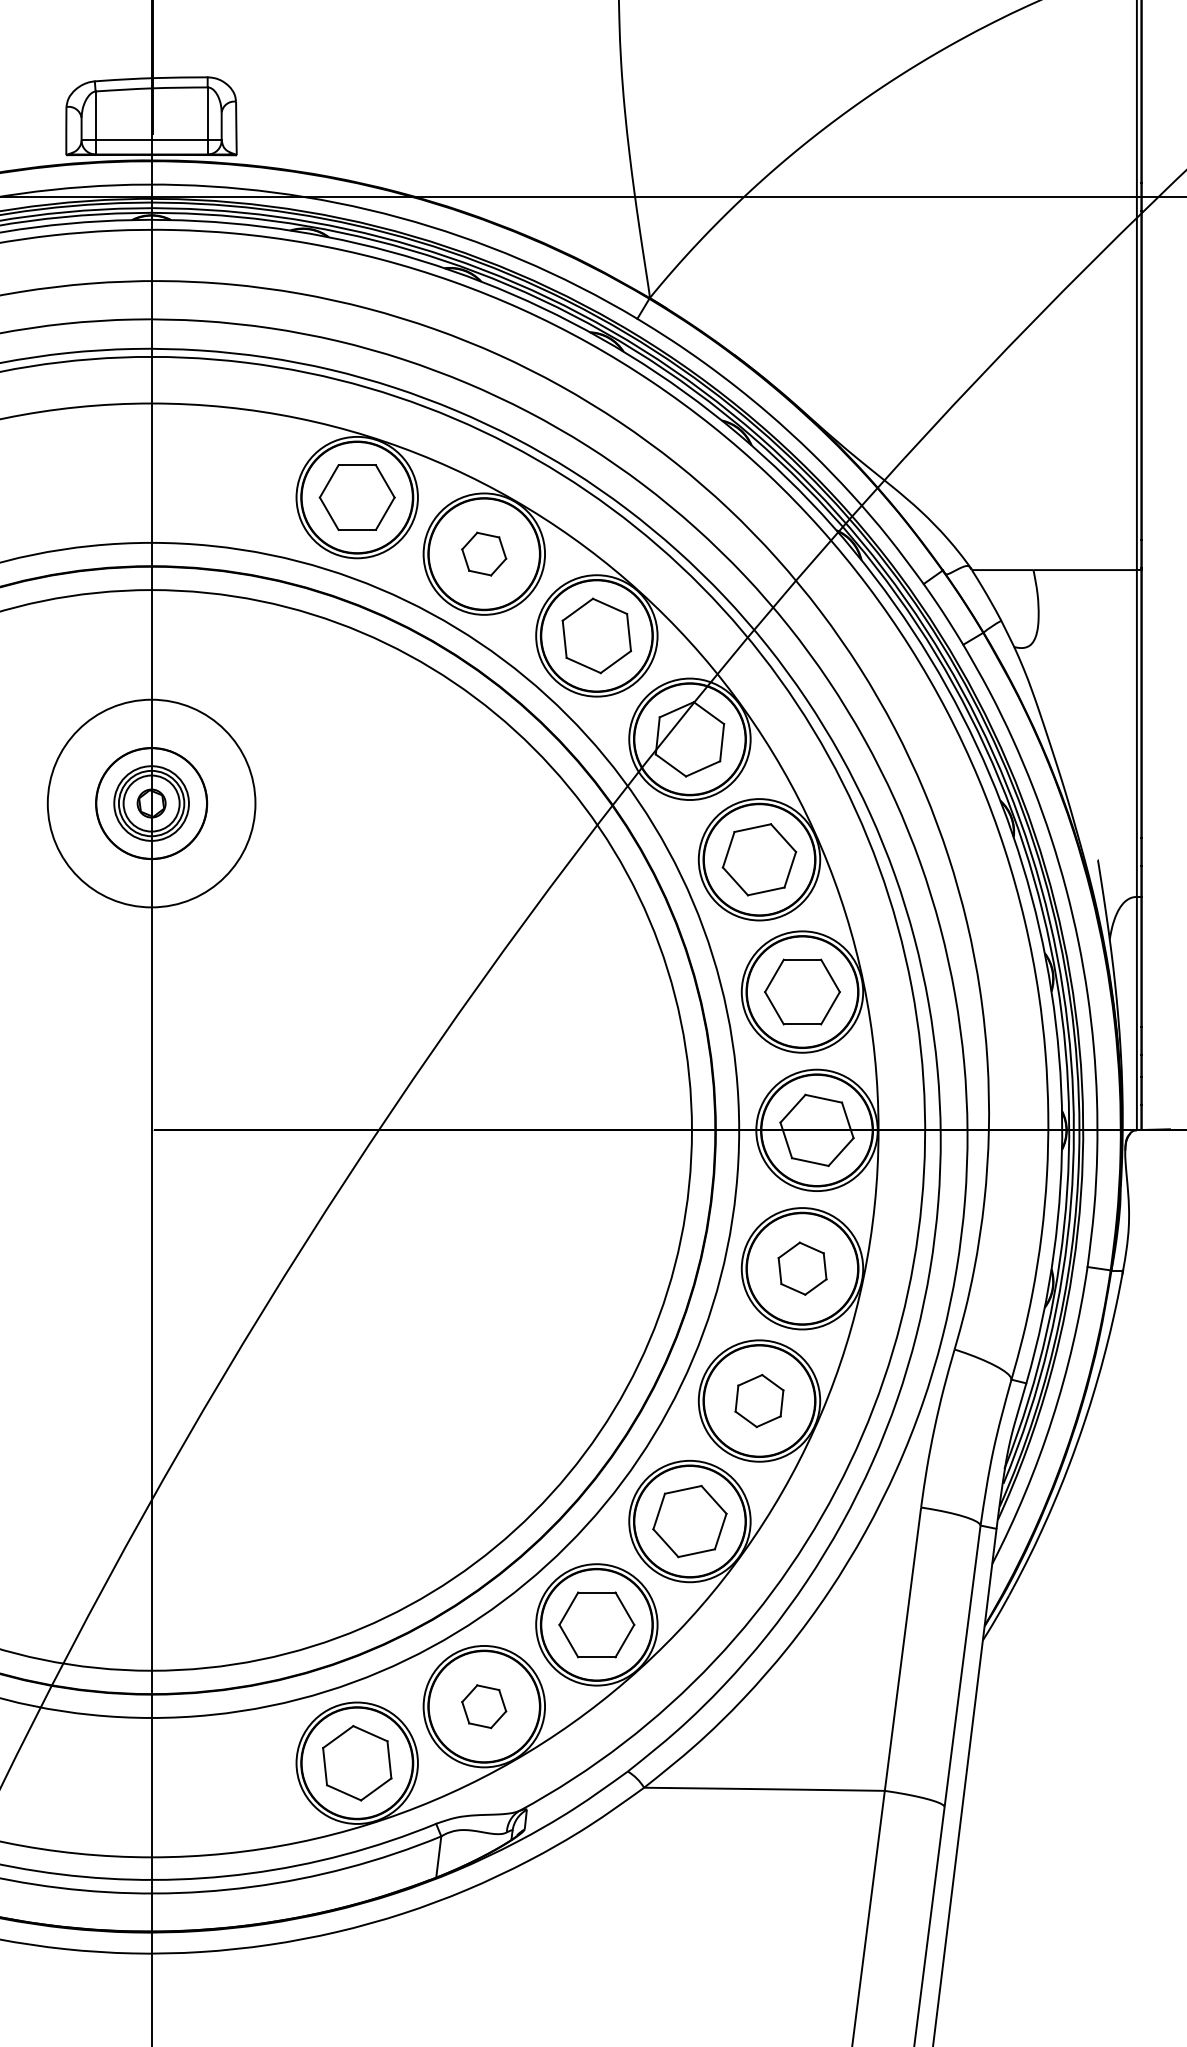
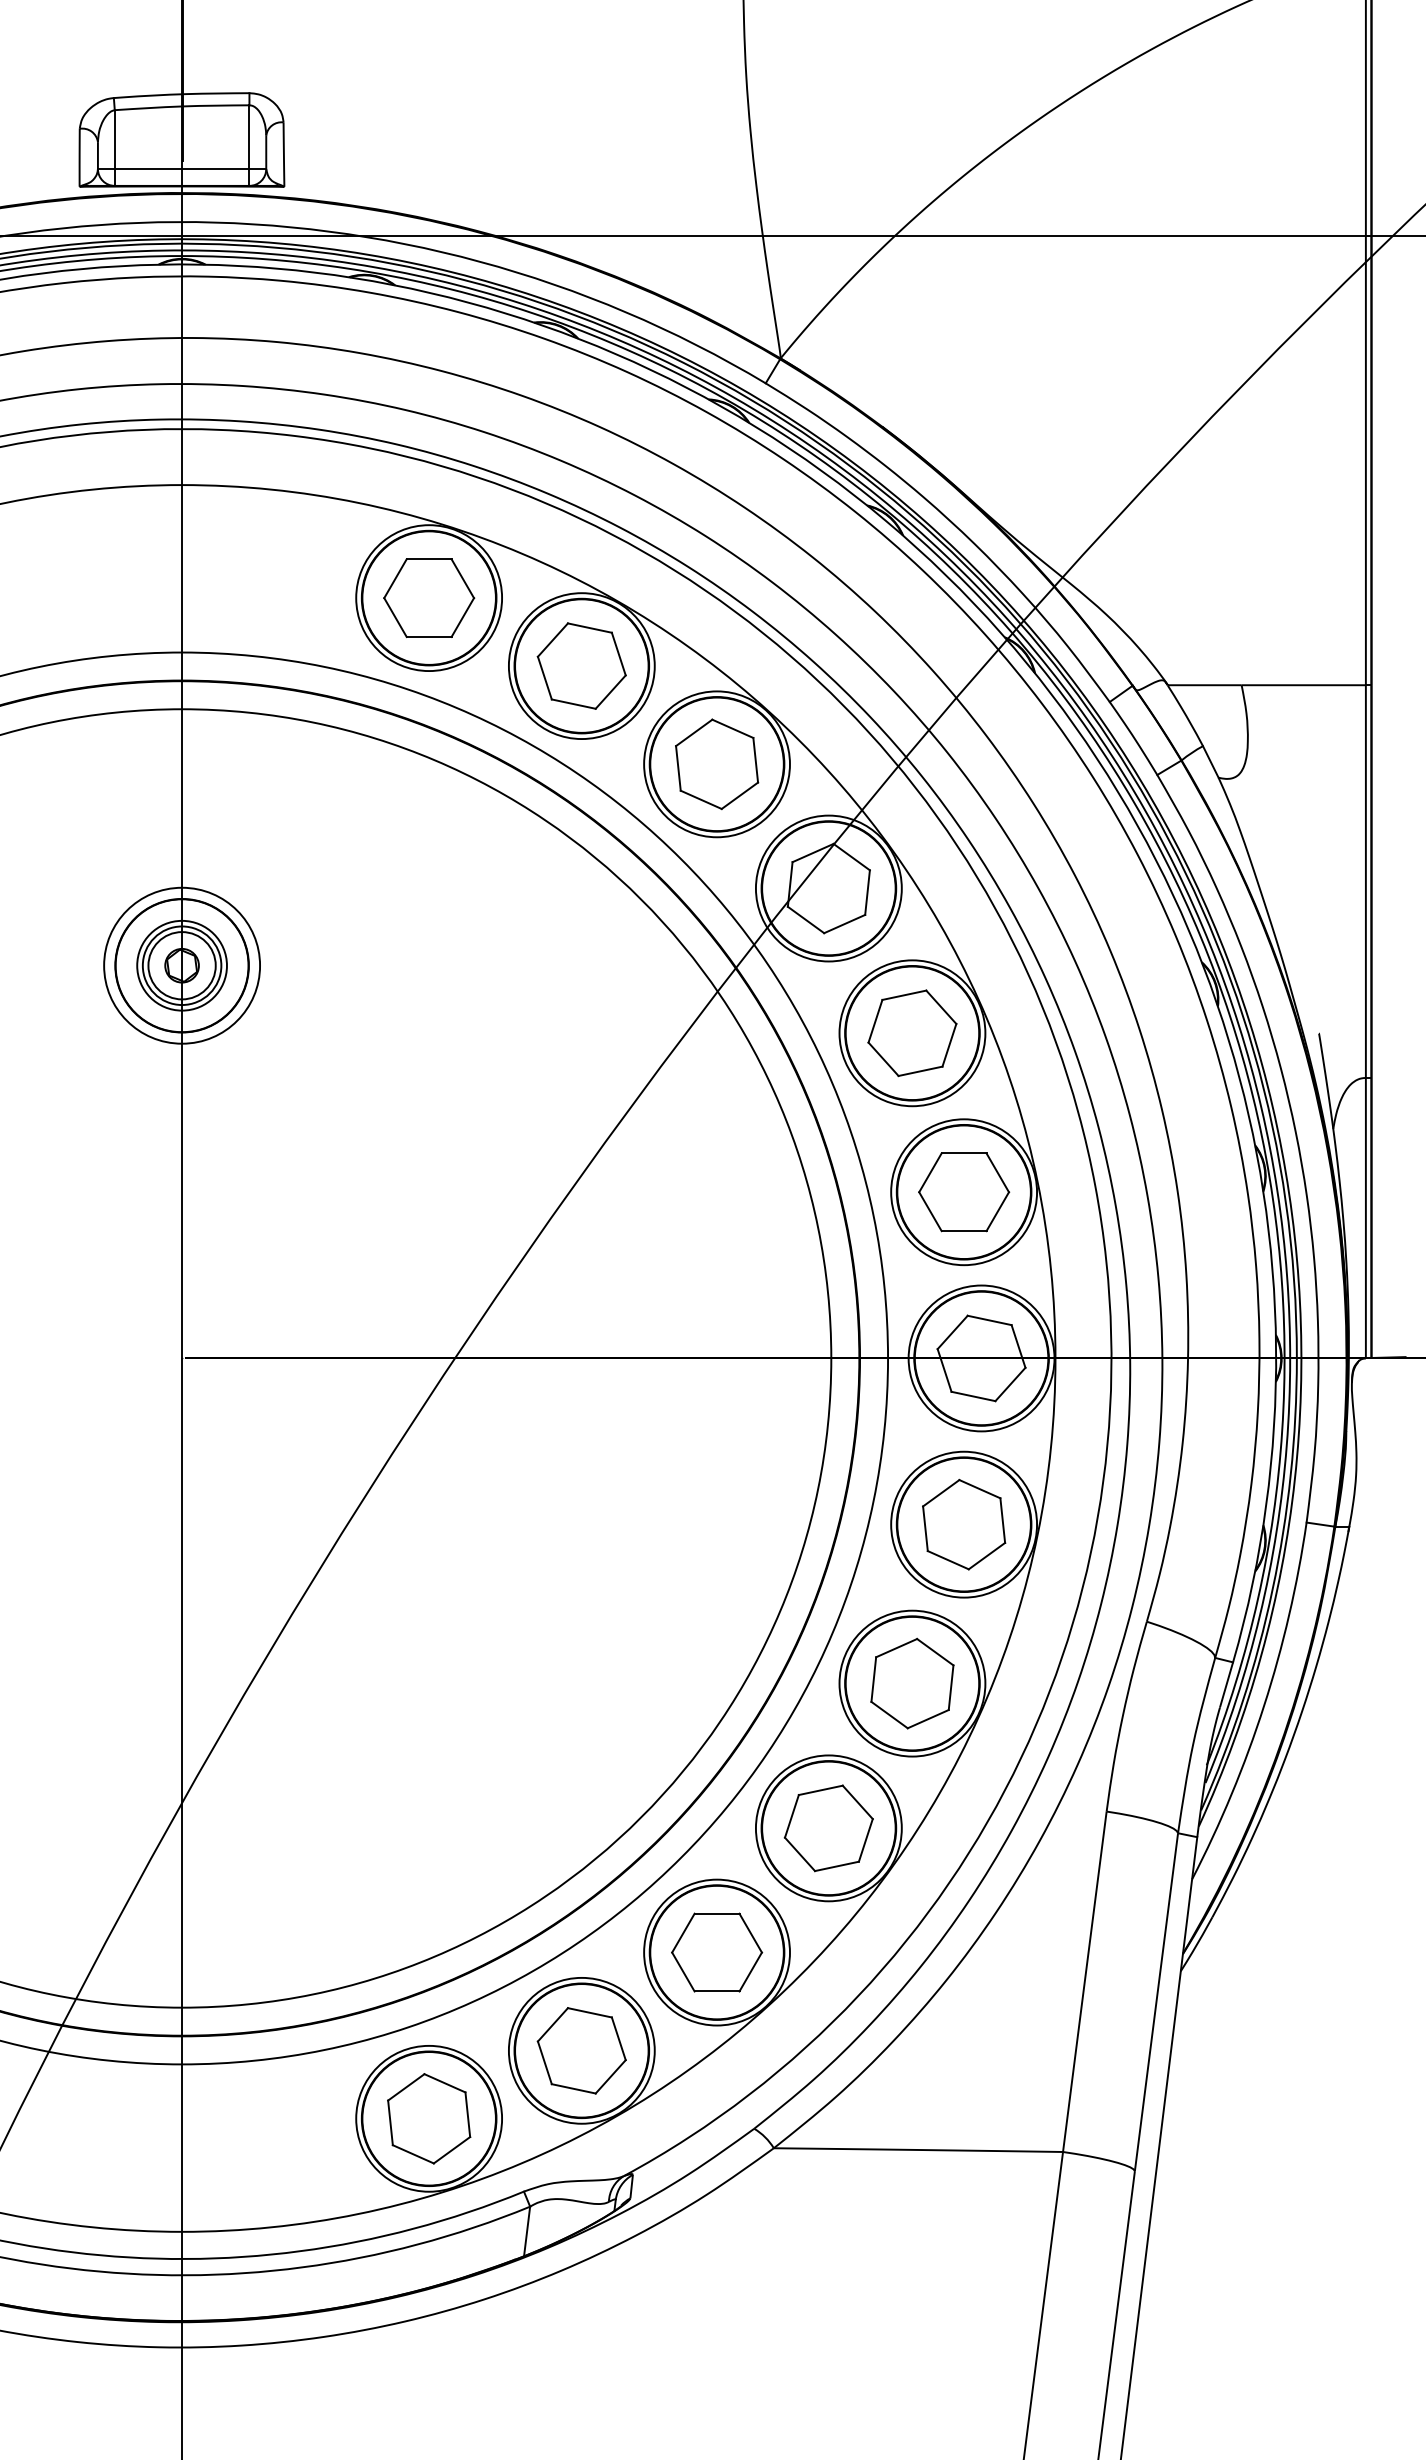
part: (484, 553) -> (581, 665), size x1.67
circle: (151, 803) -> (182, 965), size x0.62
part: (802, 1268) -> (964, 1524), size x1.43
part: (759, 1400) -> (912, 1683), size x1.43
part: (484, 1706) -> (581, 2050), size x1.67

